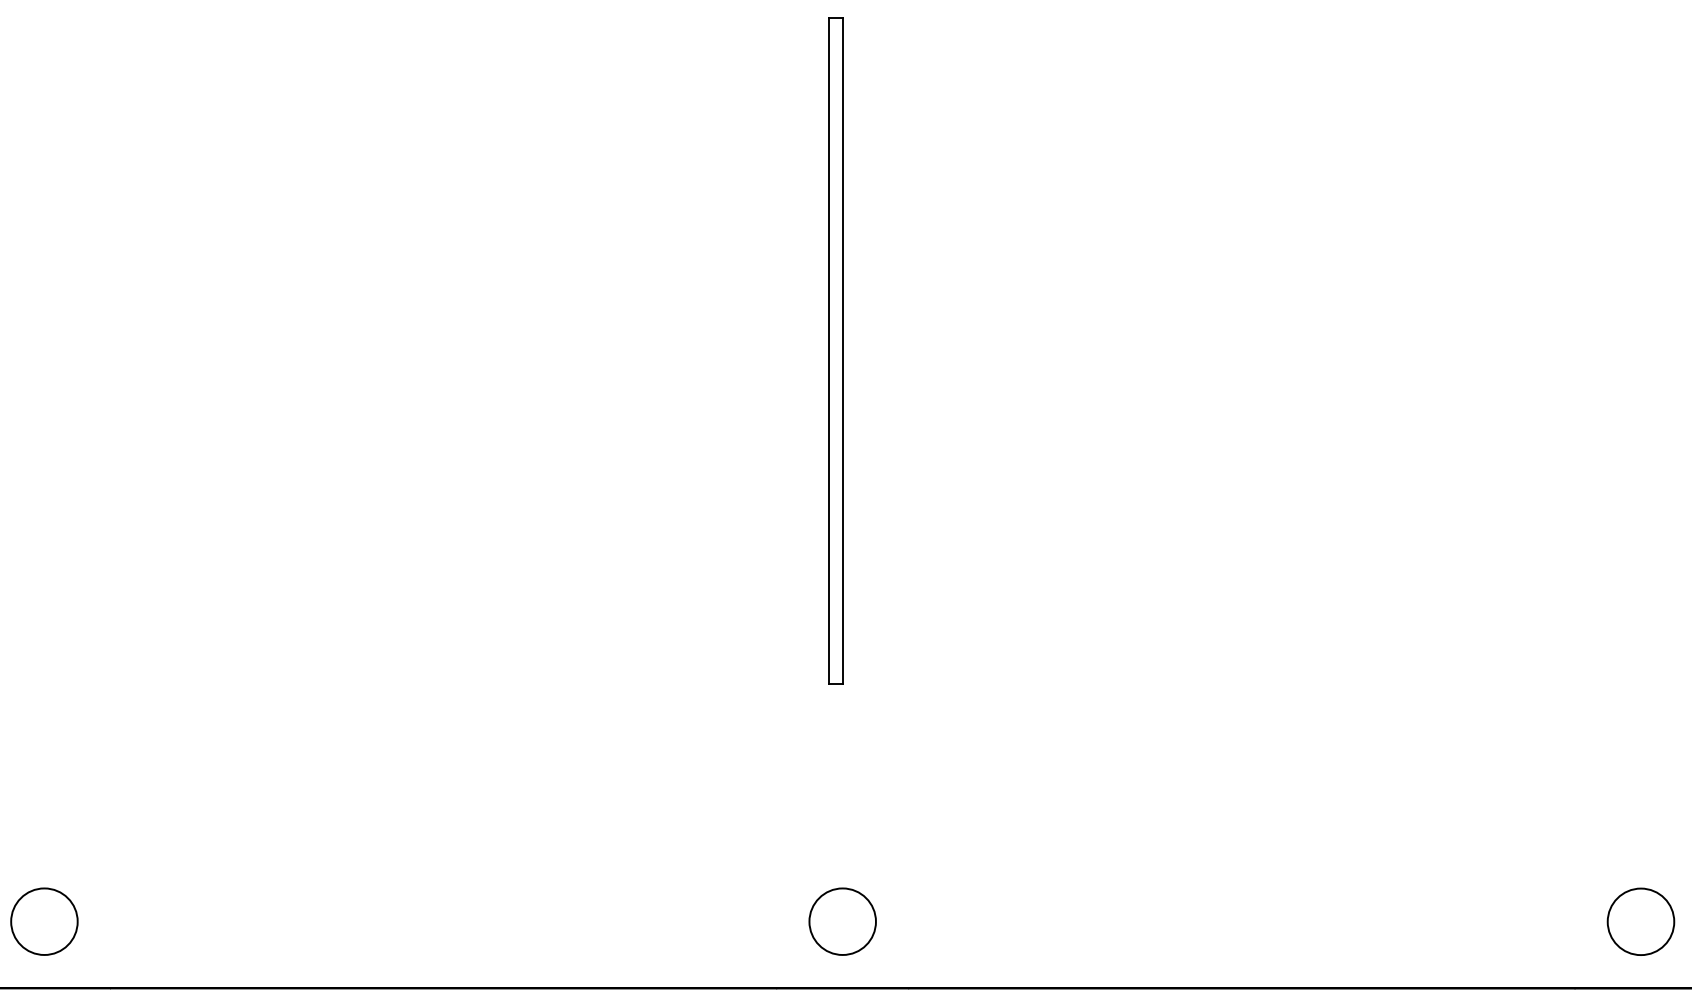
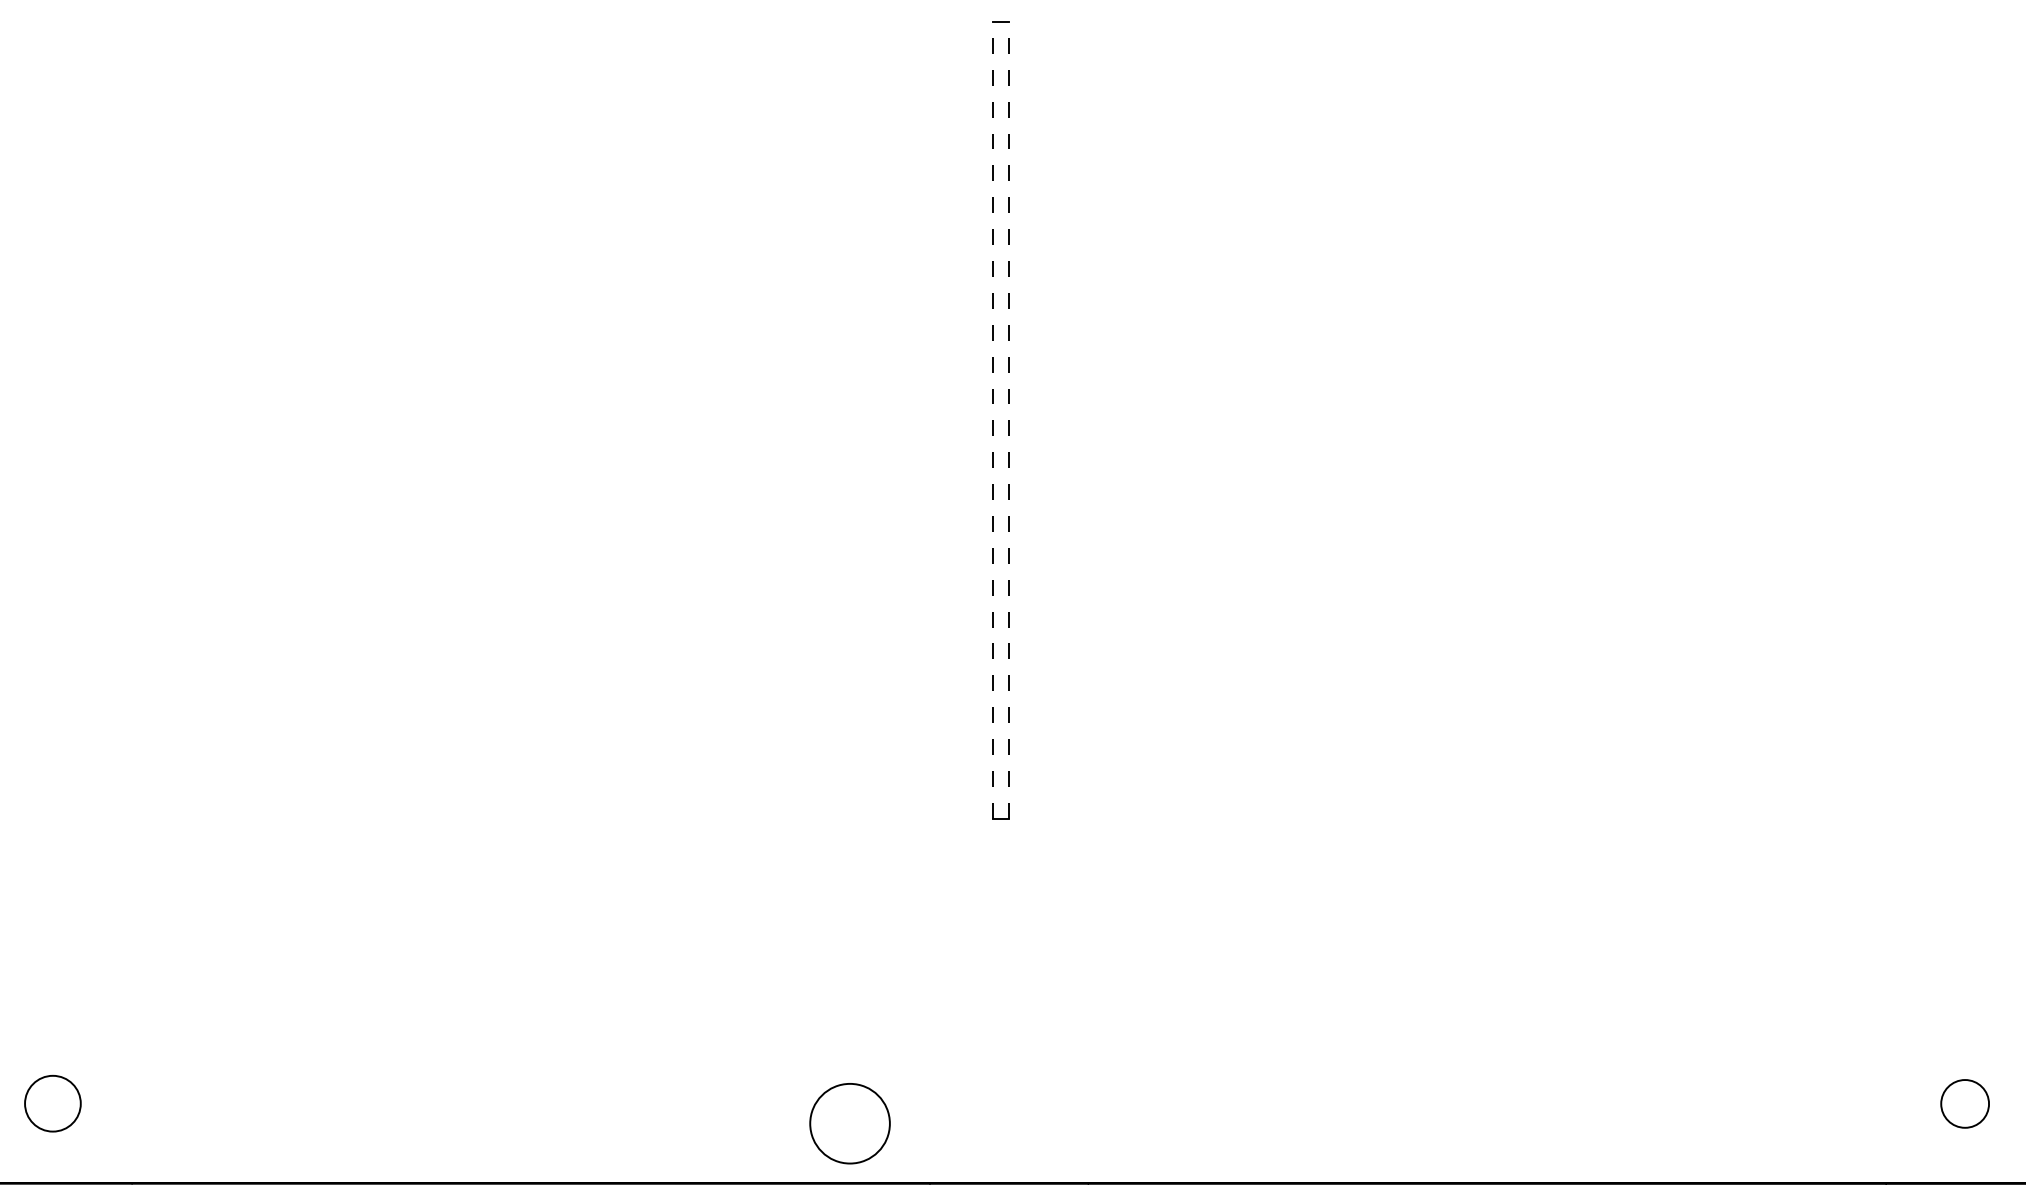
line: (828, 350) -> (992, 419), solid -> dashed
line: (842, 350) -> (1008, 419), solid -> dashed
circle: (44, 921) -> (52, 1103), size x0.7
circle: (842, 921) -> (849, 1123), moved
circle: (1640, 921) -> (1964, 1103), size x0.6

